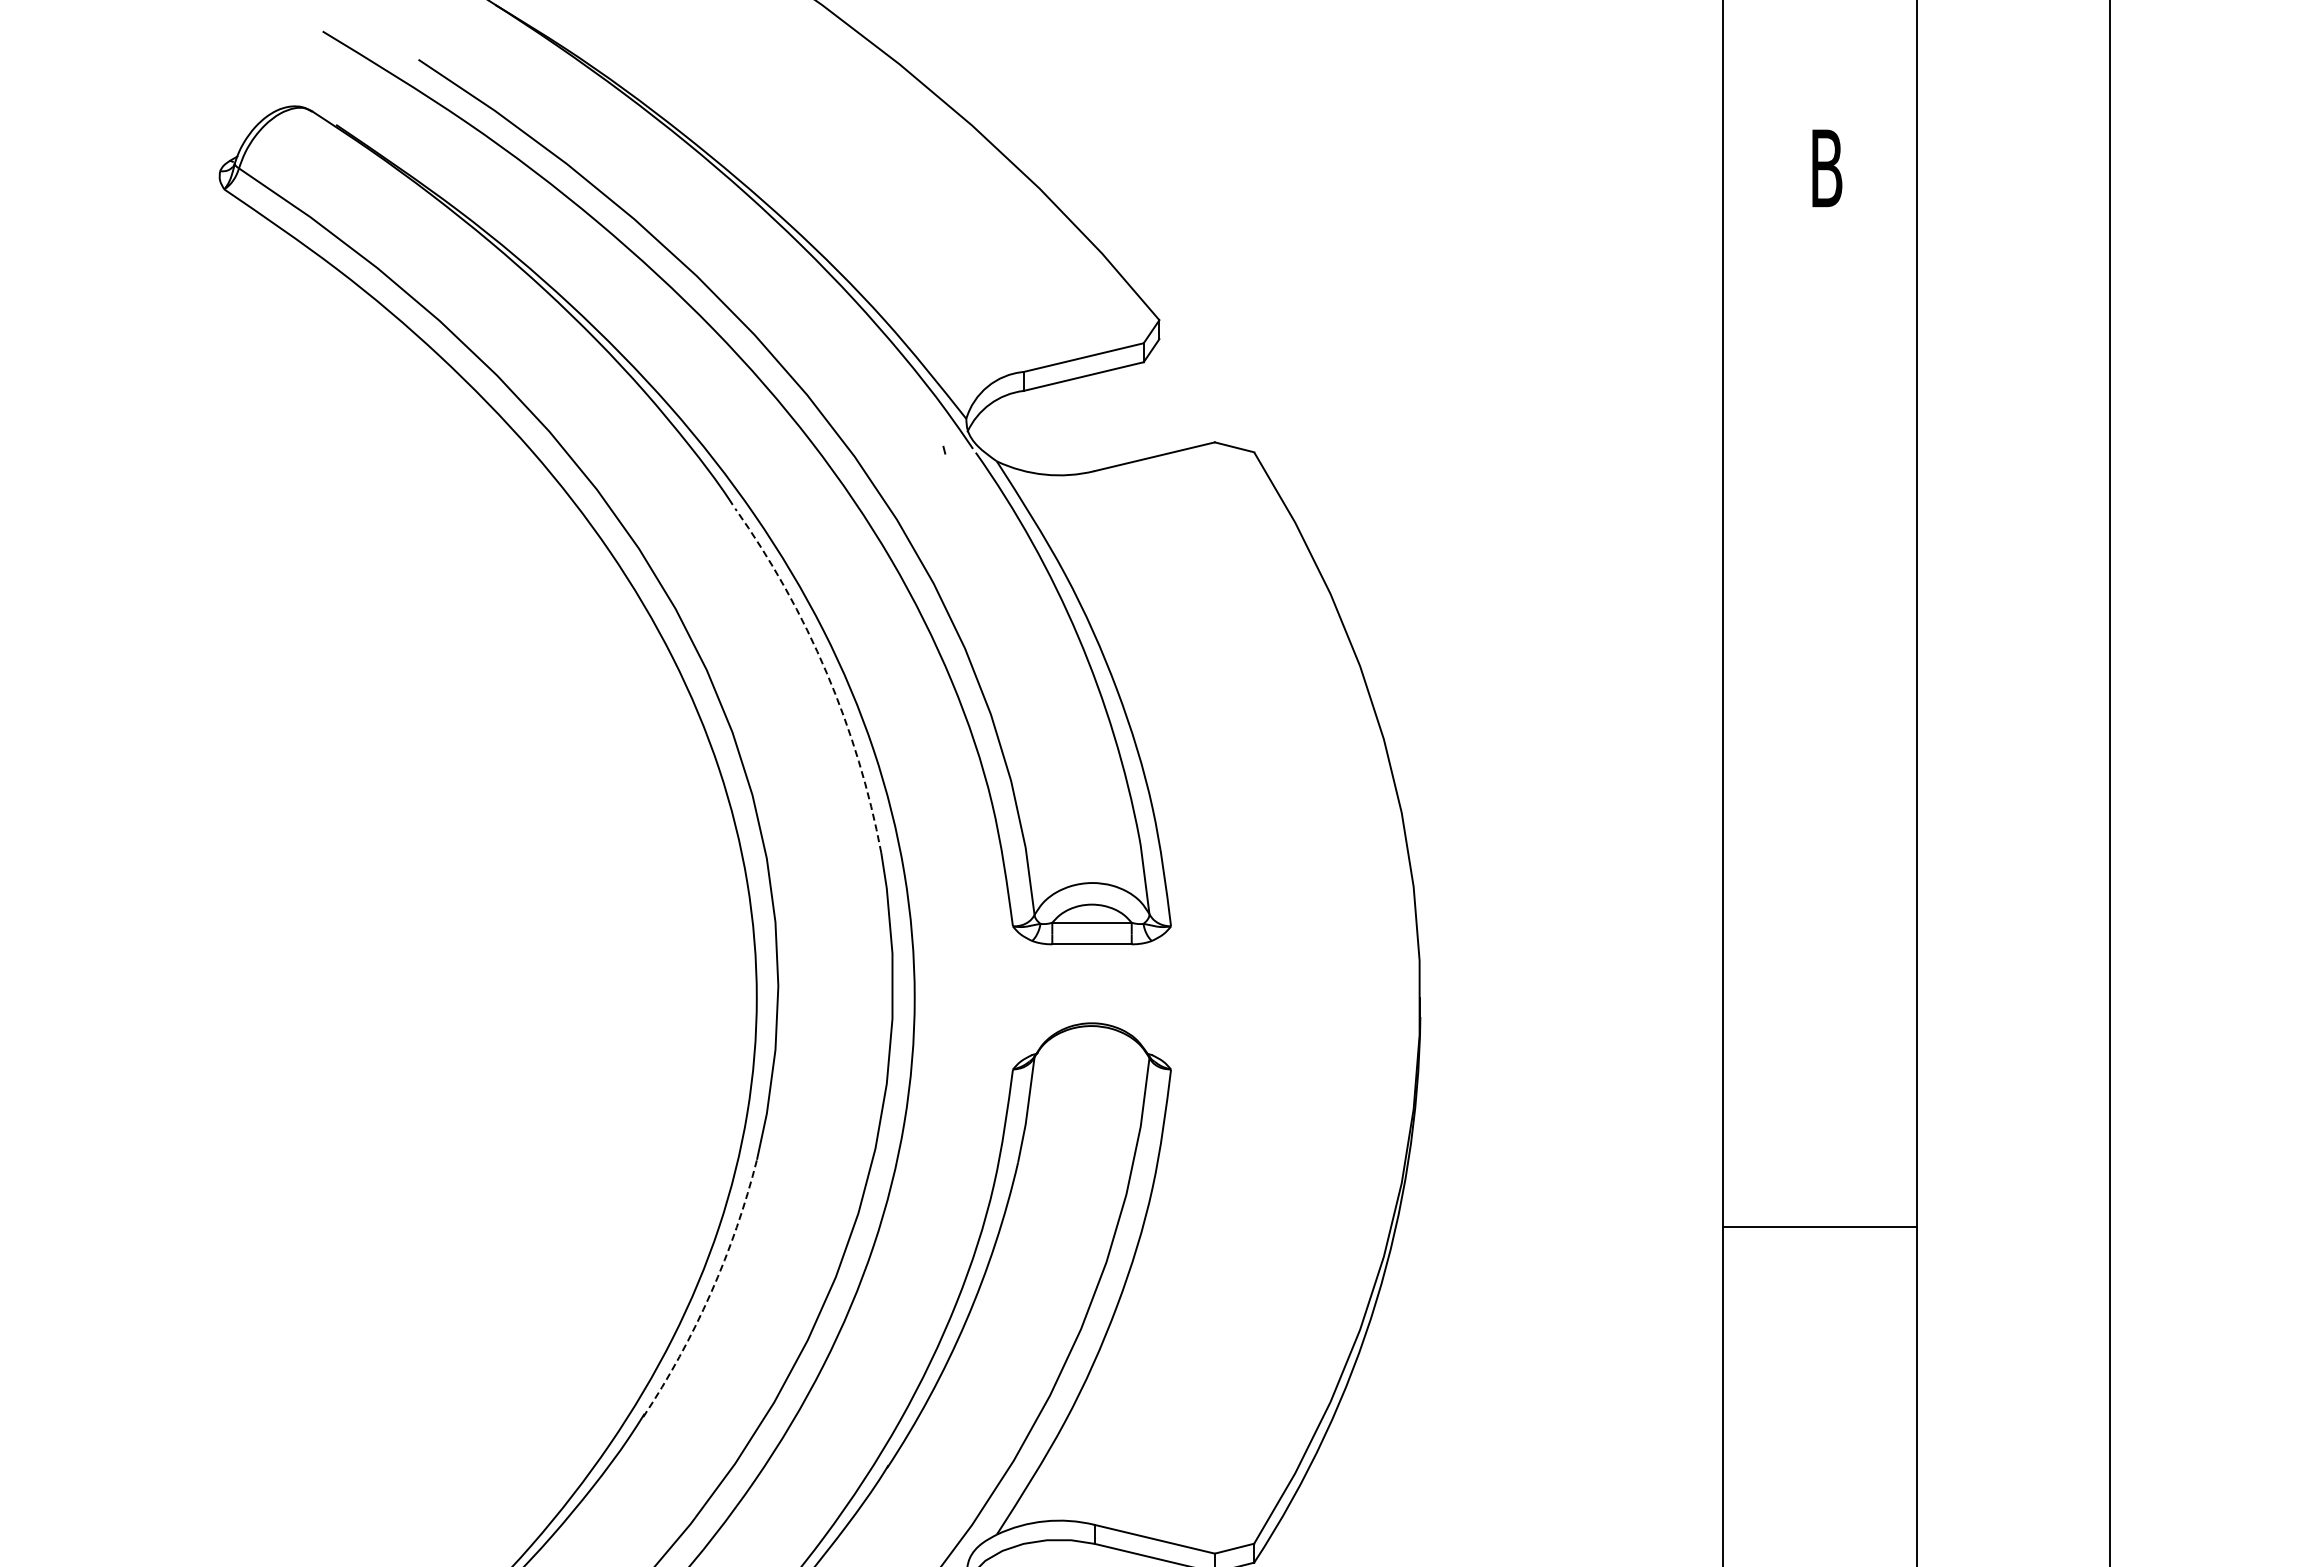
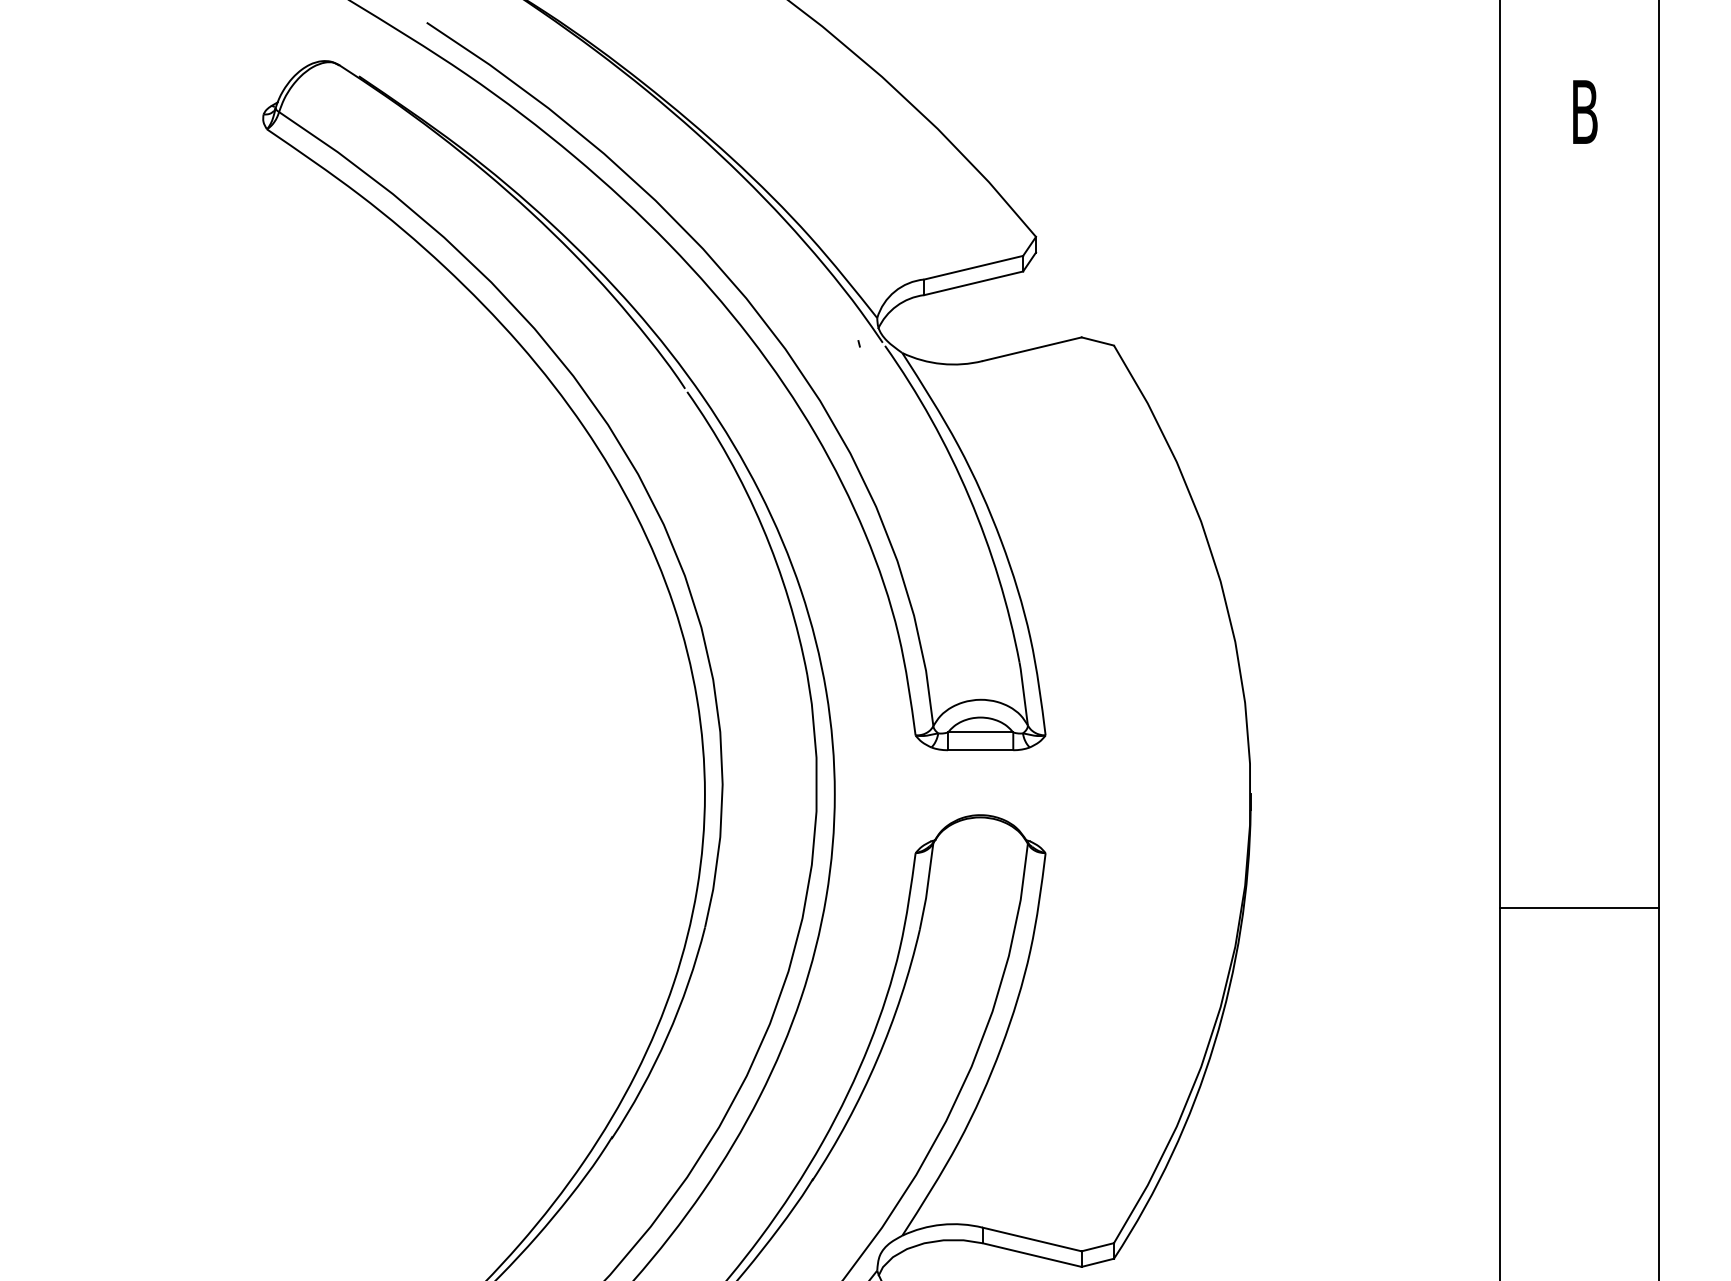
arc: (826, 672) -> (762, 526), dashed -> solid
line: (1819, 1226) -> (1578, 908), moved
arc: (710, 1293) -> (666, 1037), dashed -> solid

